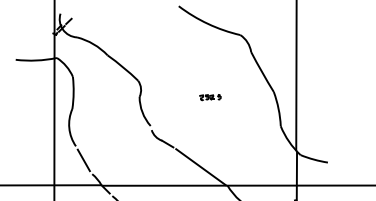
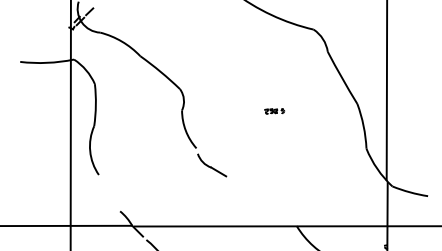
part: (210, 97) -> (274, 111), size x0.7
line: (83, 160) -> (108, 193), removed
line: (200, 167) -> (261, 202), removed

